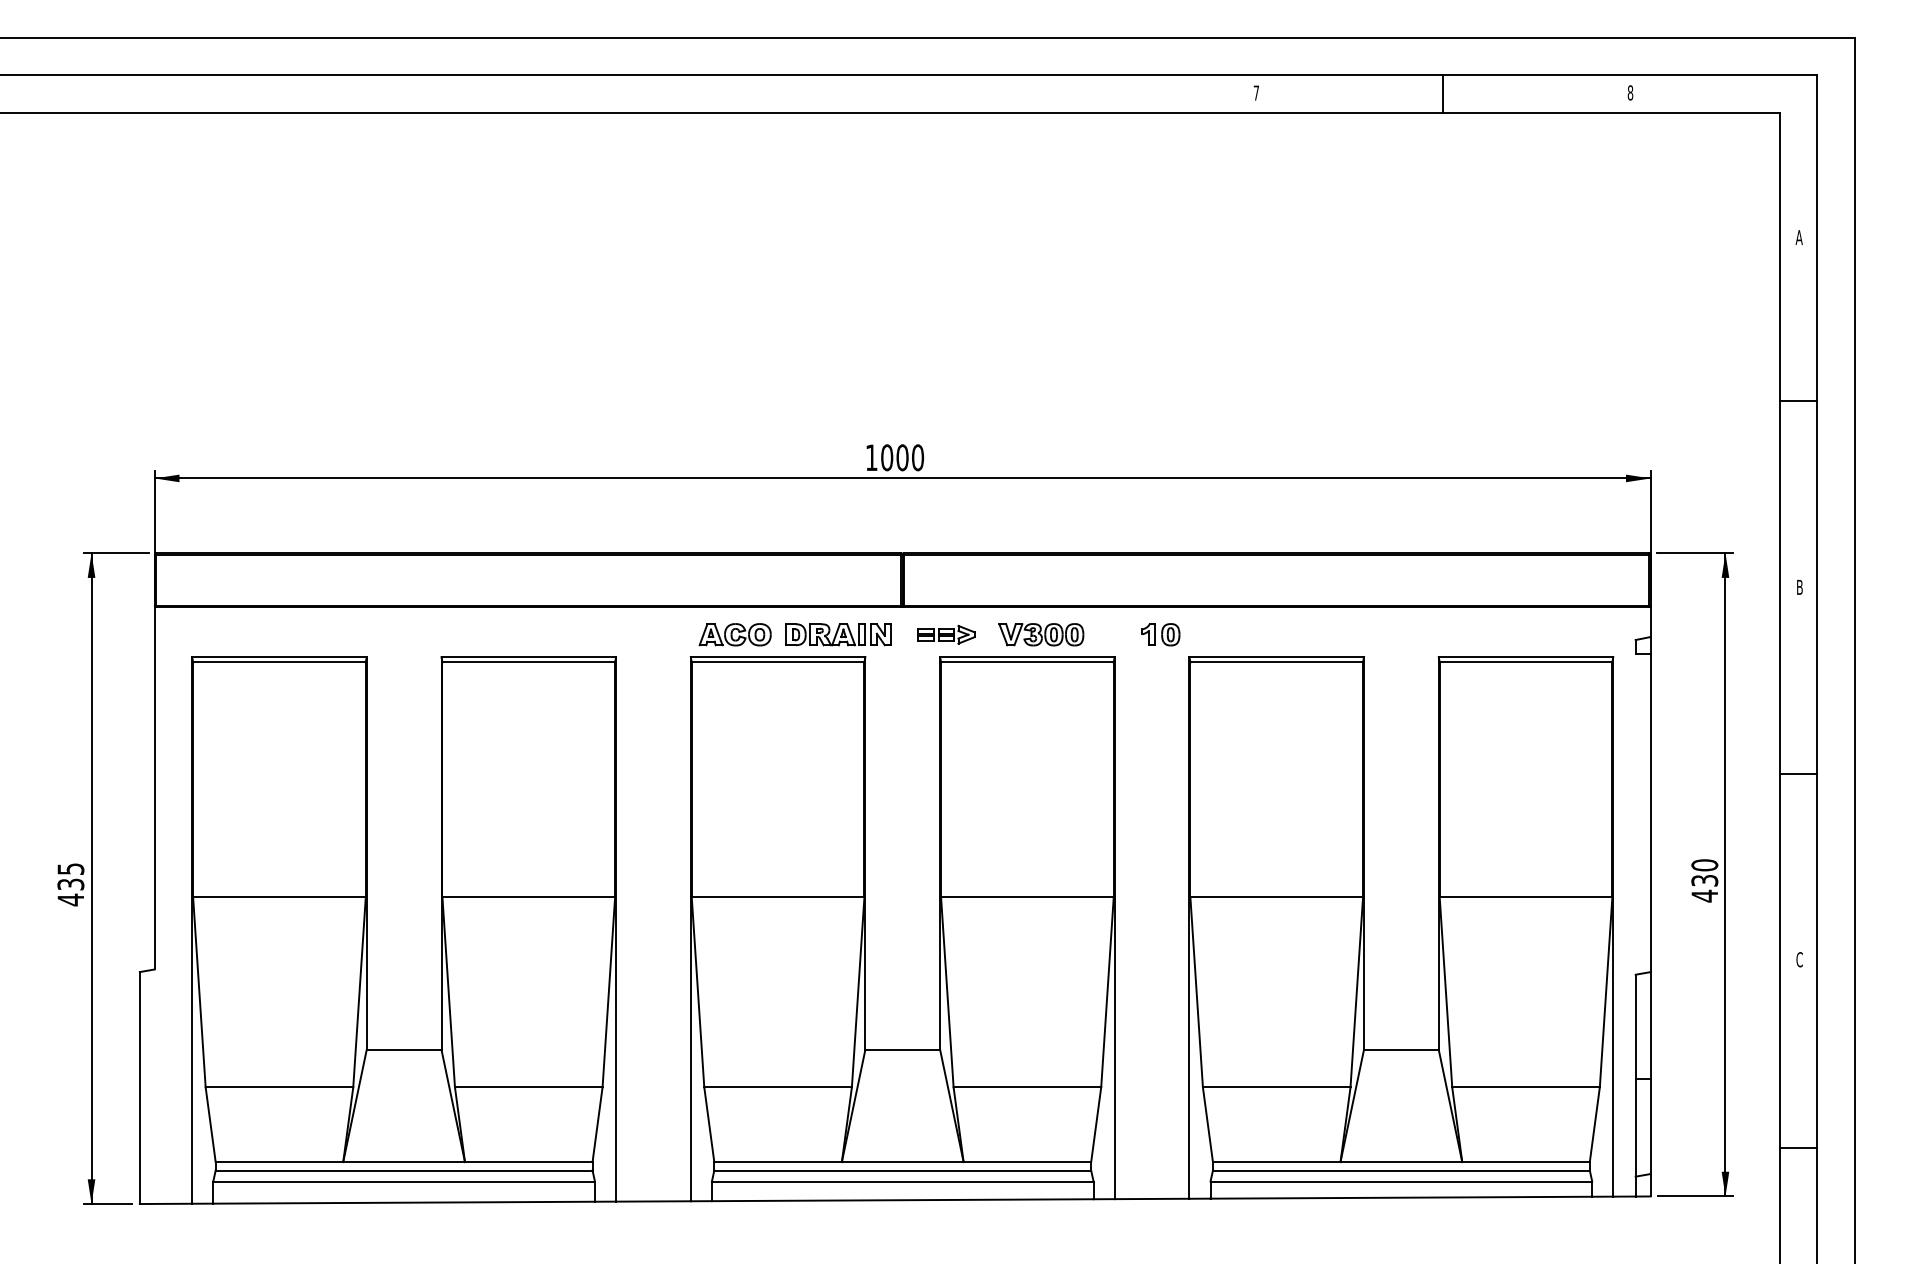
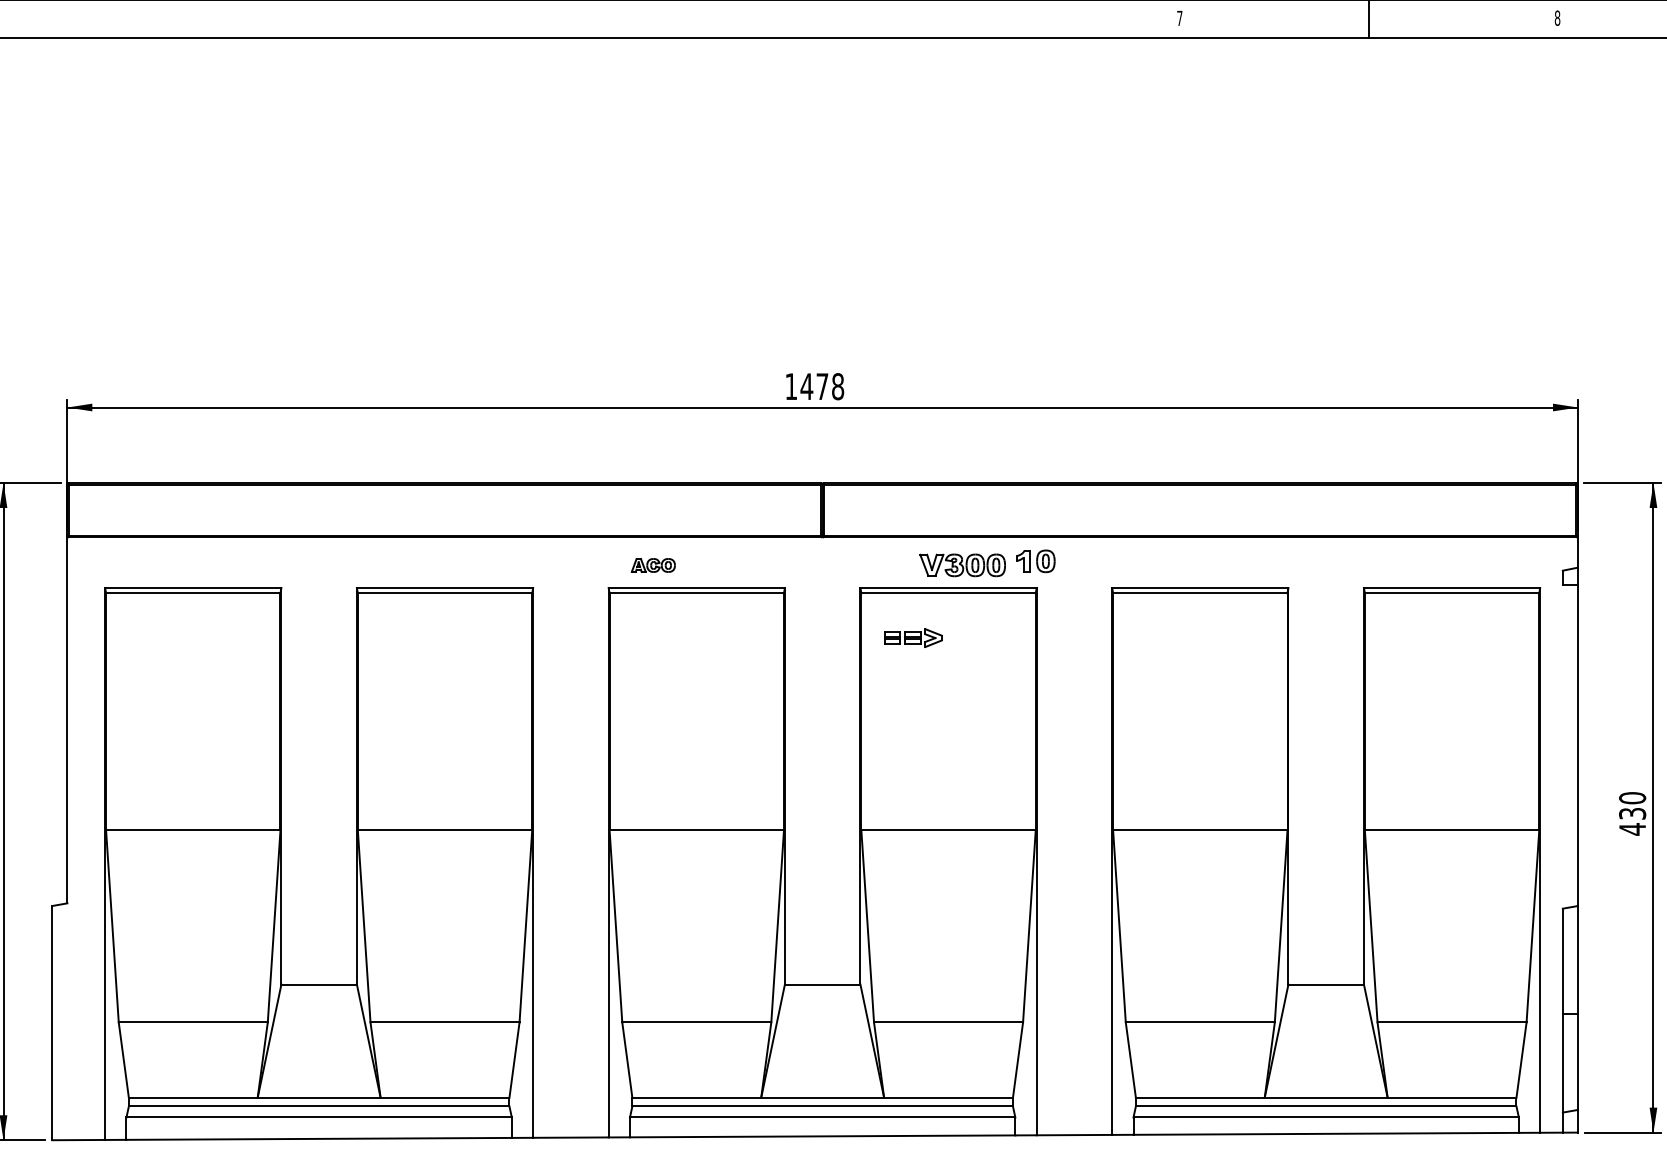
text: (902, 457) -> (822, 386), 1000 -> 1478
part: (734, 634) -> (652, 565), size x0.6
part: (838, 634) -> (757, 565), removed
part: (946, 634) -> (913, 637), moved
part: (1160, 634) -> (1035, 561), moved

